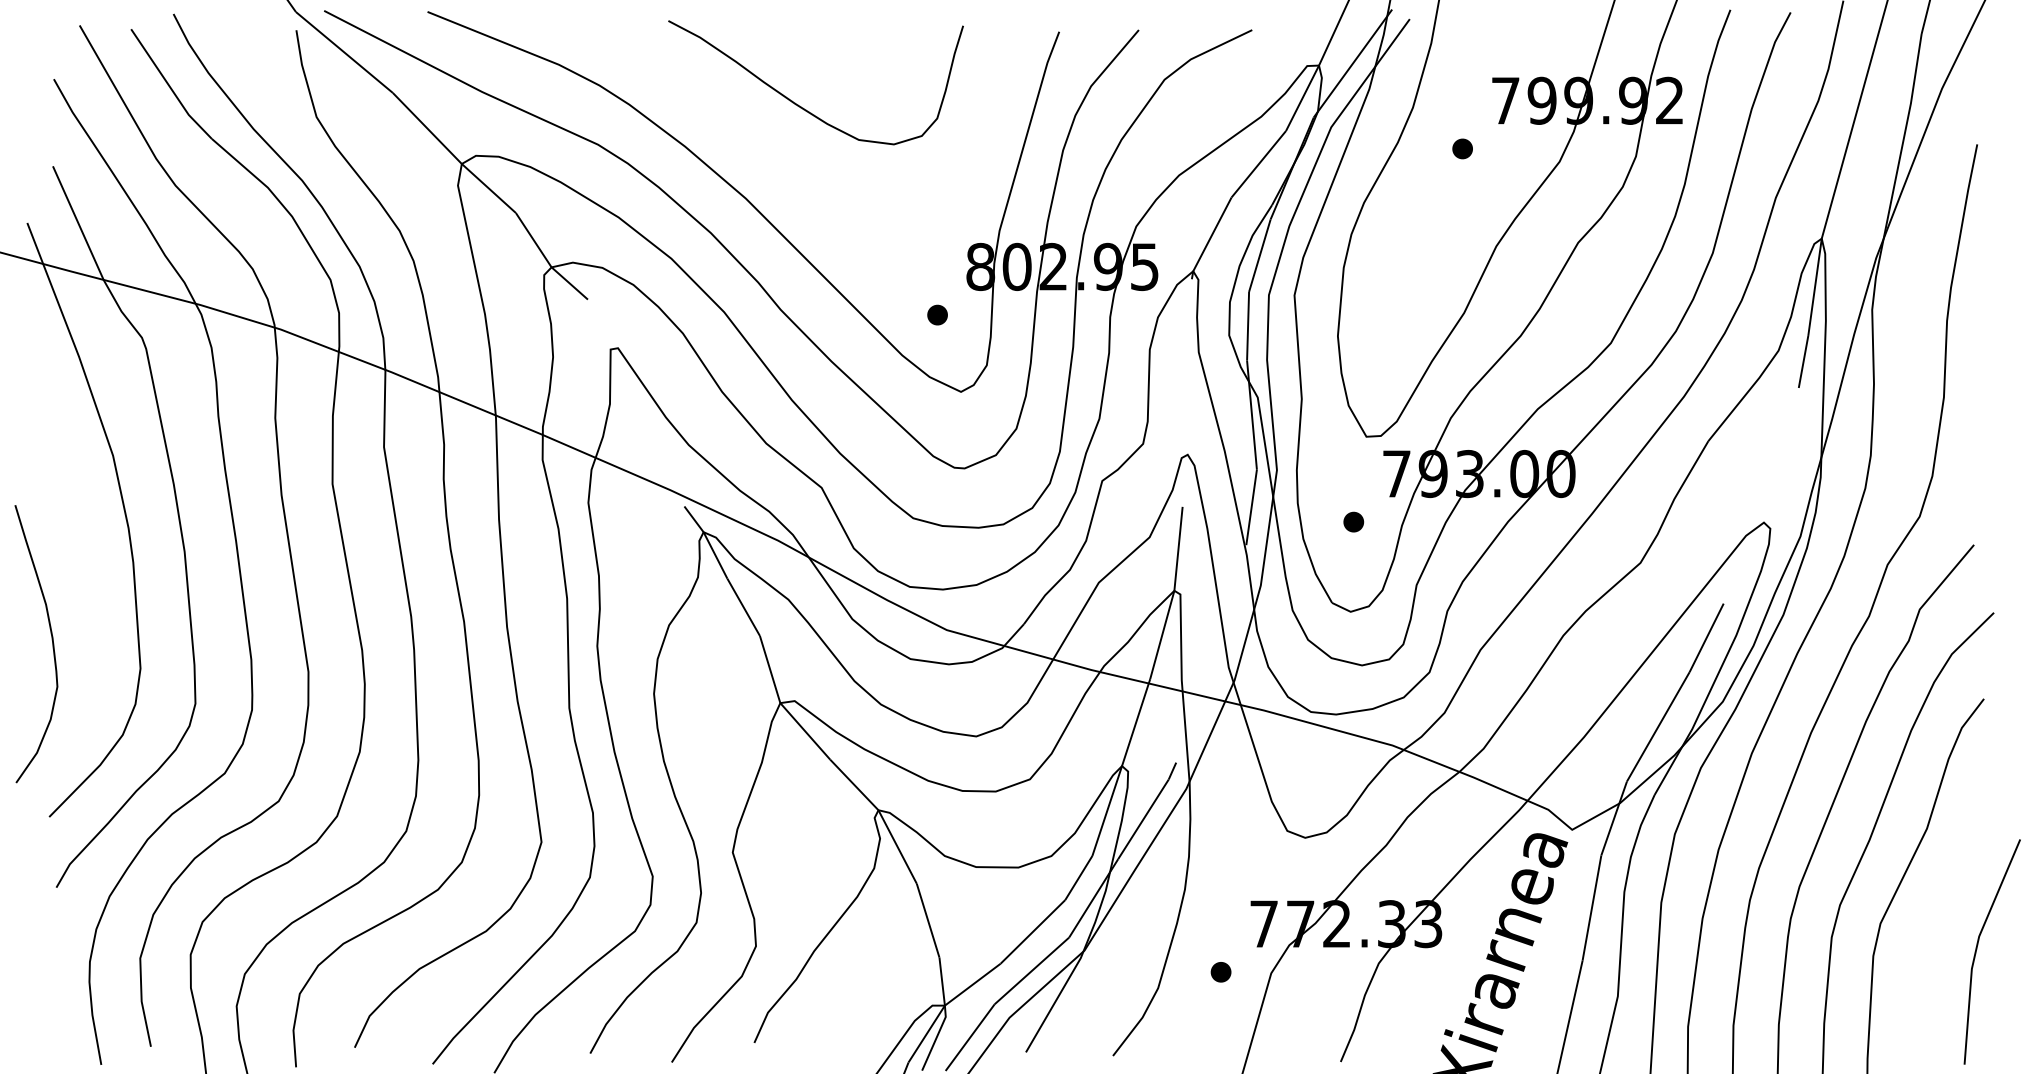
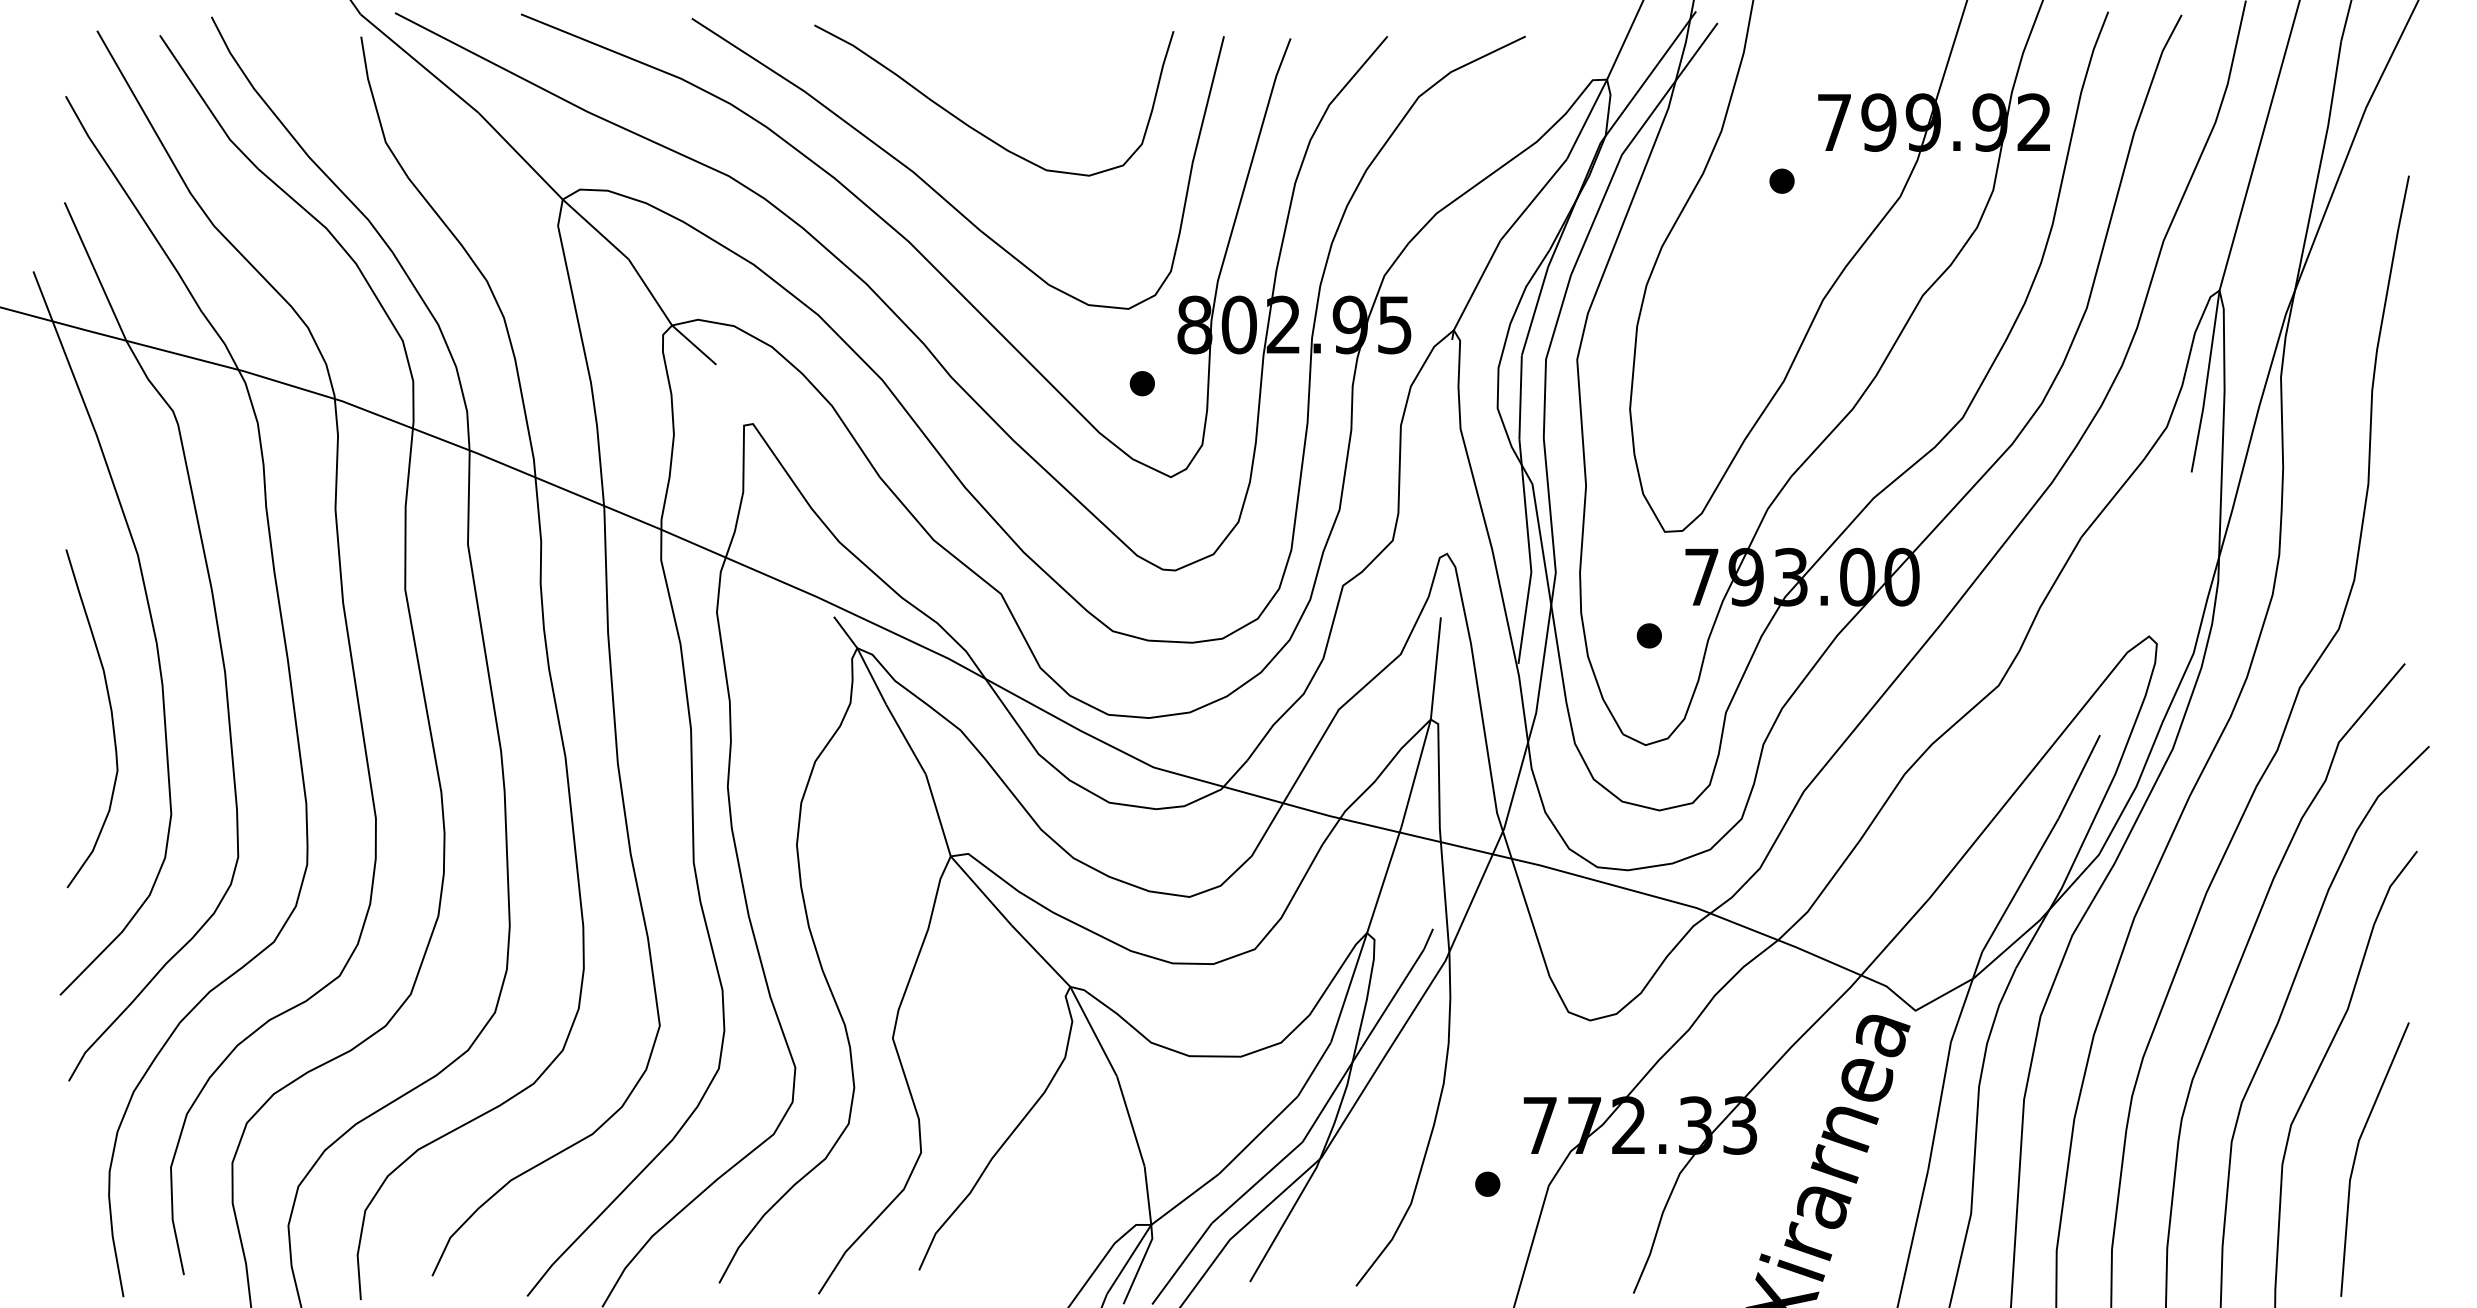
curve: (766, 154) -> (933, 188), added
curve: (51, 639) -> (110, 713), moved
line: (1977, 949) -> (2356, 1156), moved

